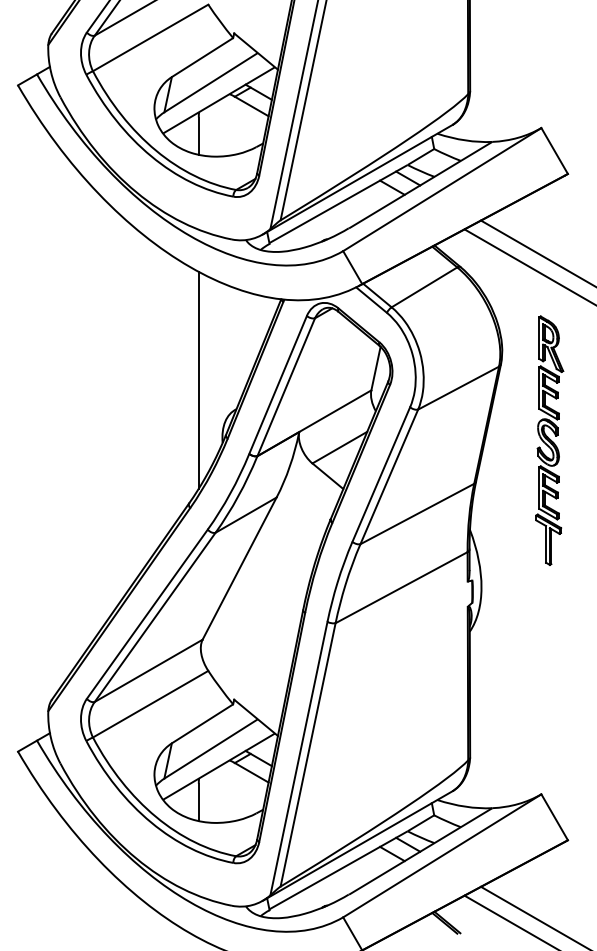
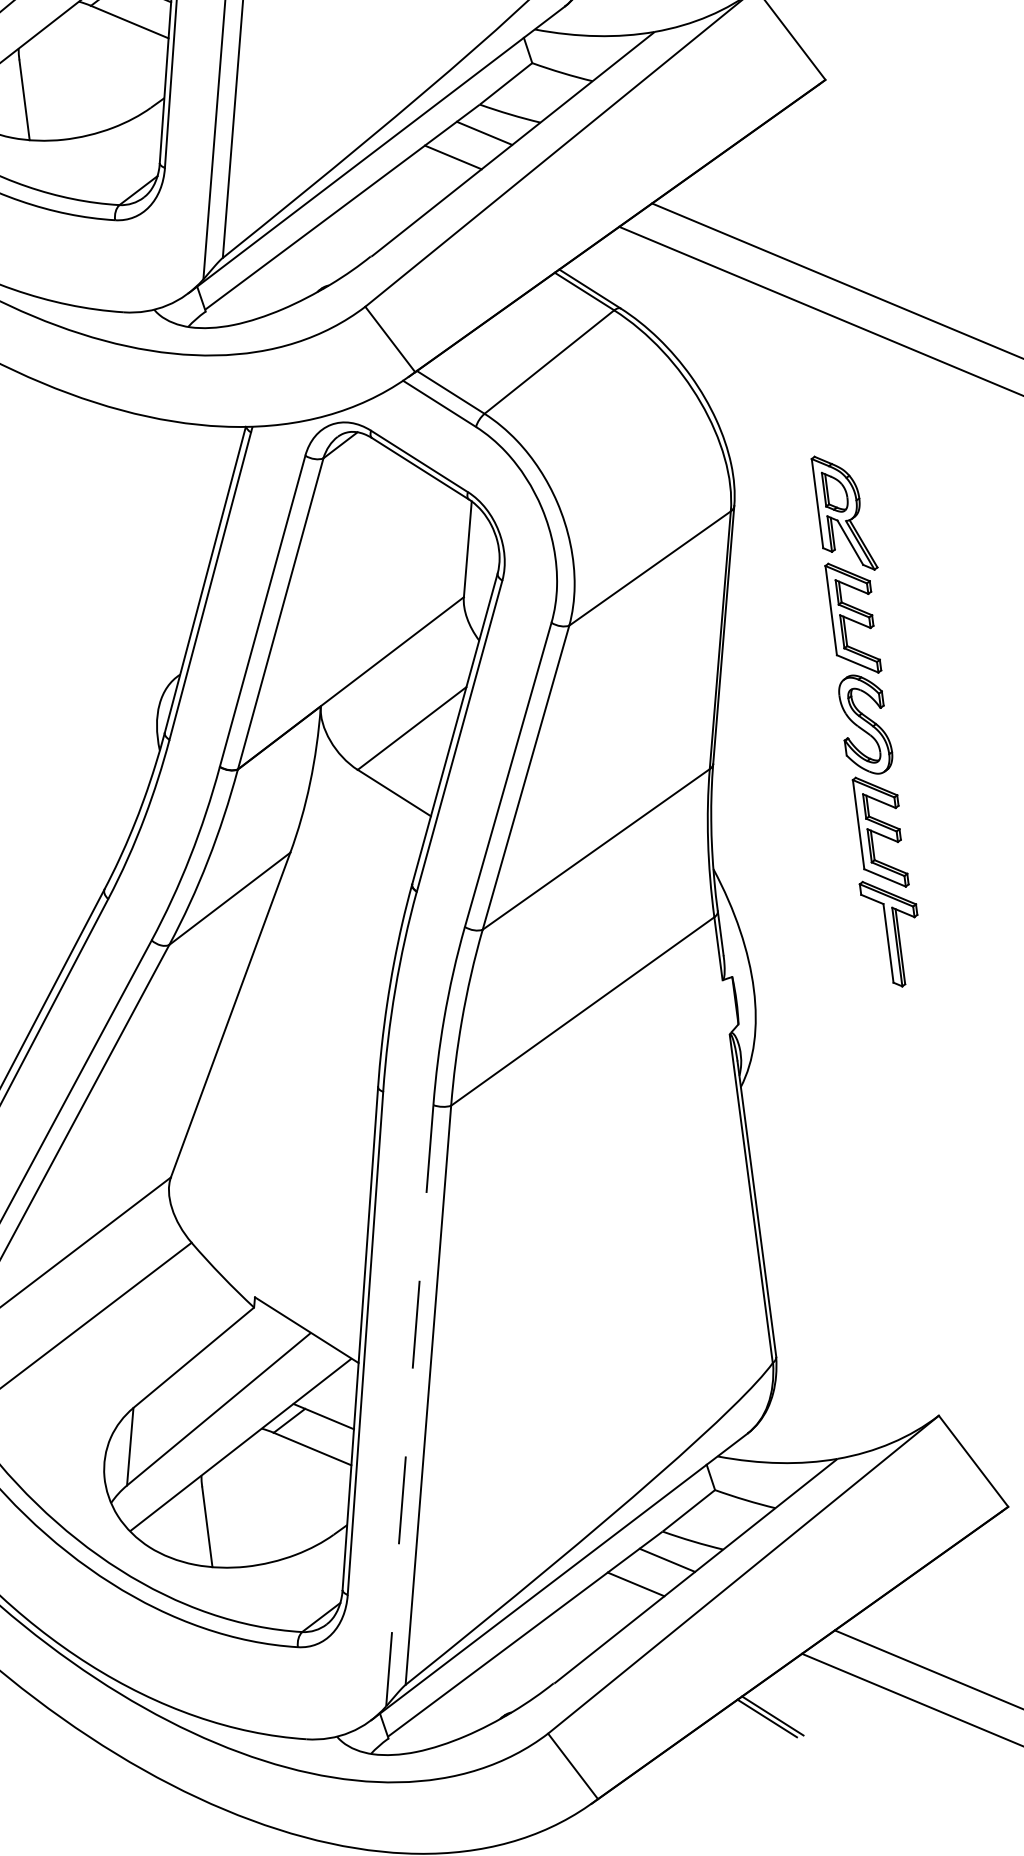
line: (198, 379) -> (90, 621), removed
part: (549, 440) -> (867, 719), moved
line: (298, 758) -> (408, 1405), solid -> dashed

